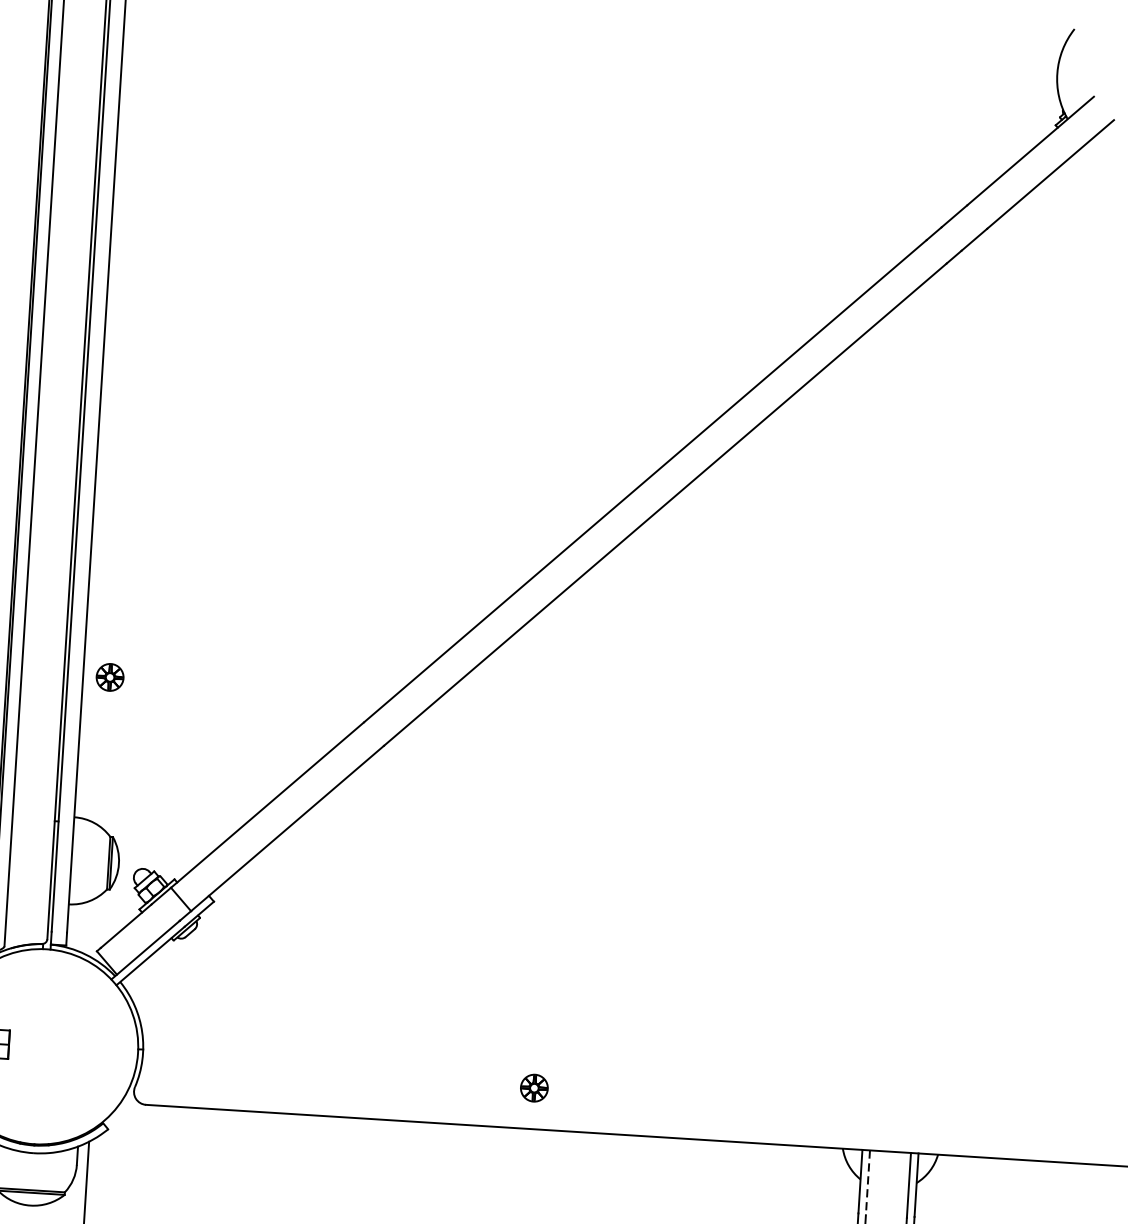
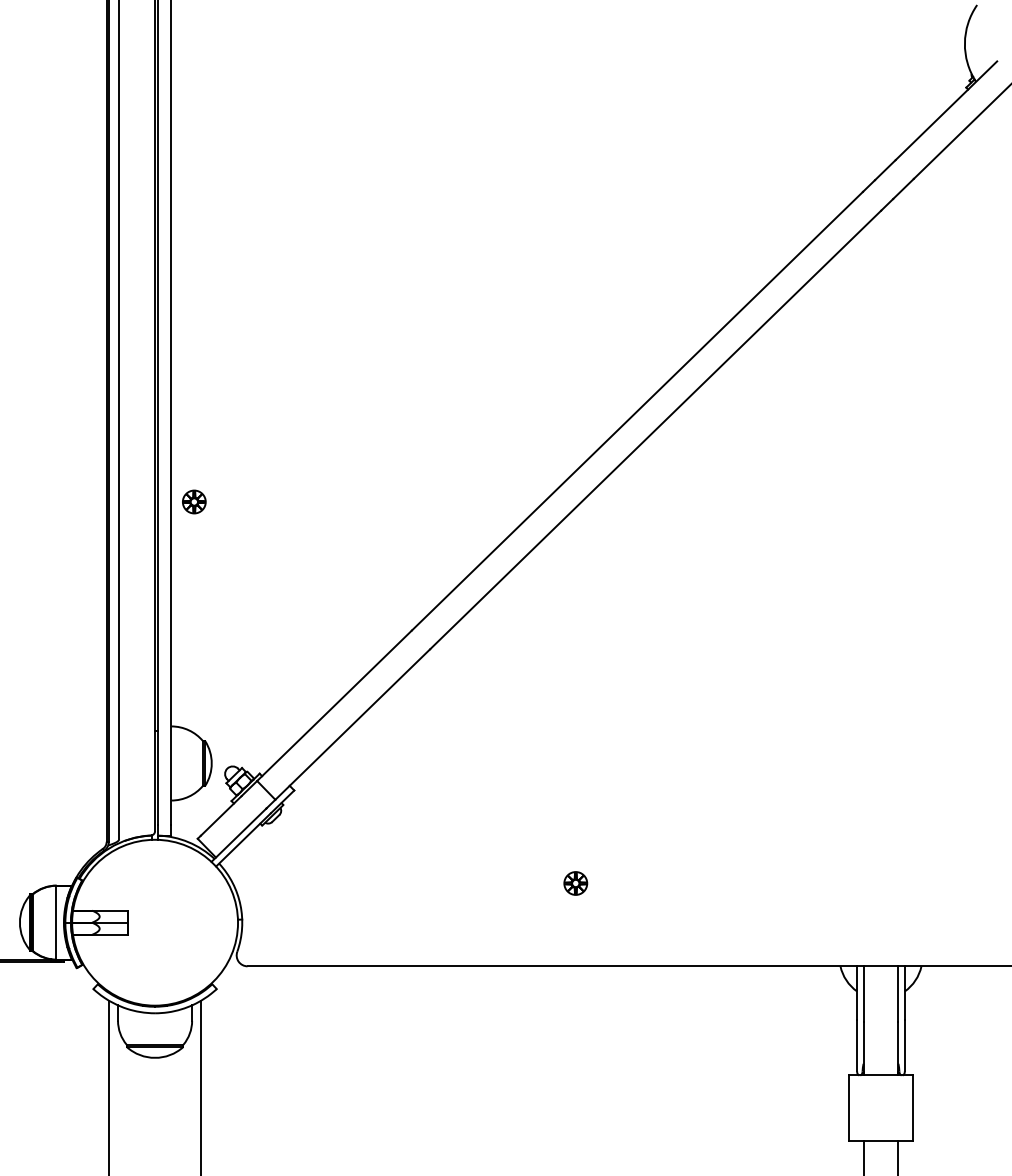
part: (110, 676) -> (194, 501), moved
part: (534, 1088) -> (575, 883), moved
line: (867, 1182) -> (863, 993), dashed -> solid

